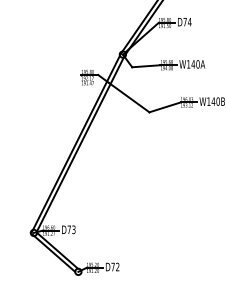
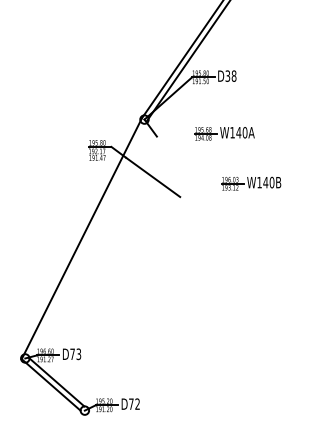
text: (187, 21) -> (230, 75), D74 -> D38
line: (146, 65) -> (175, 134), removed
line: (164, 106) -> (200, 189), removed
line: (80, 144) -> (87, 239), removed

